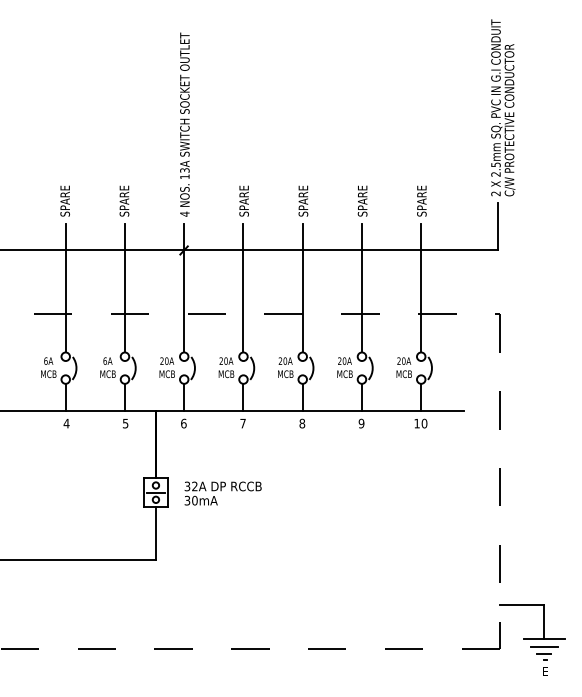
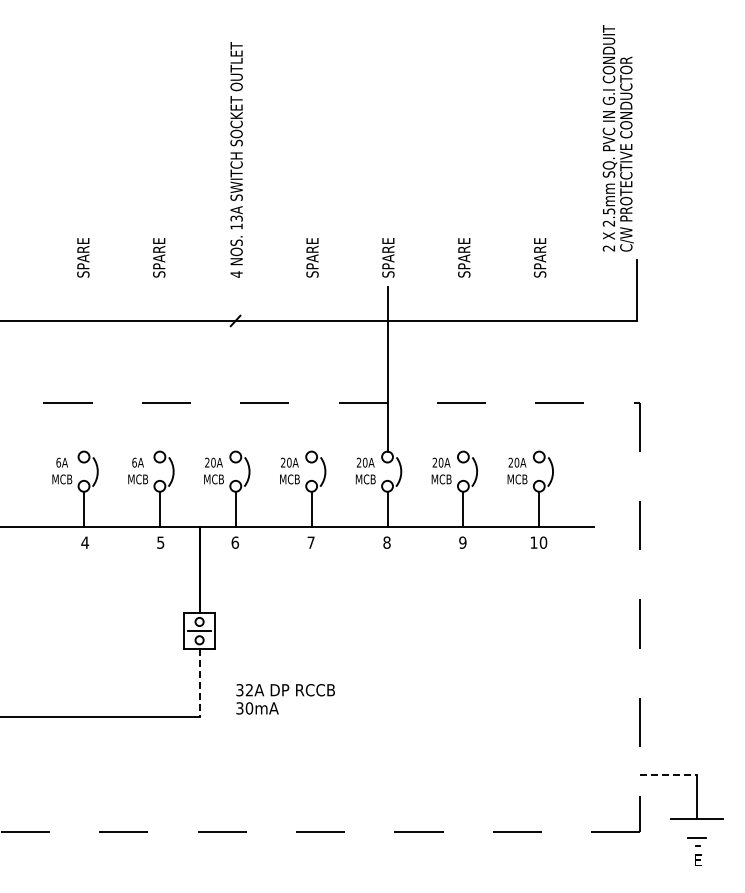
text: (502, 107) -> (617, 138), moved
line: (66, 287) -> (84, 368), removed
line: (124, 287) -> (159, 368), removed
line: (184, 287) -> (235, 368), removed
line: (243, 287) -> (311, 368), removed
line: (362, 287) -> (463, 368), removed
line: (421, 287) -> (539, 368), removed
text: (223, 493) -> (285, 699), moved
line: (155, 533) -> (199, 683), solid -> dashed
line: (522, 604) -> (669, 774), solid -> dashed
line: (544, 646) -> (696, 828), removed

